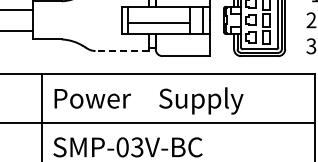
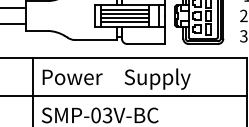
line: (158, 12) -> (124, 9), added
line: (158, 17) -> (124, 13), added
line: (158, 28) -> (124, 22), added
line: (122, 51) -> (95, 40), dashed -> solid

